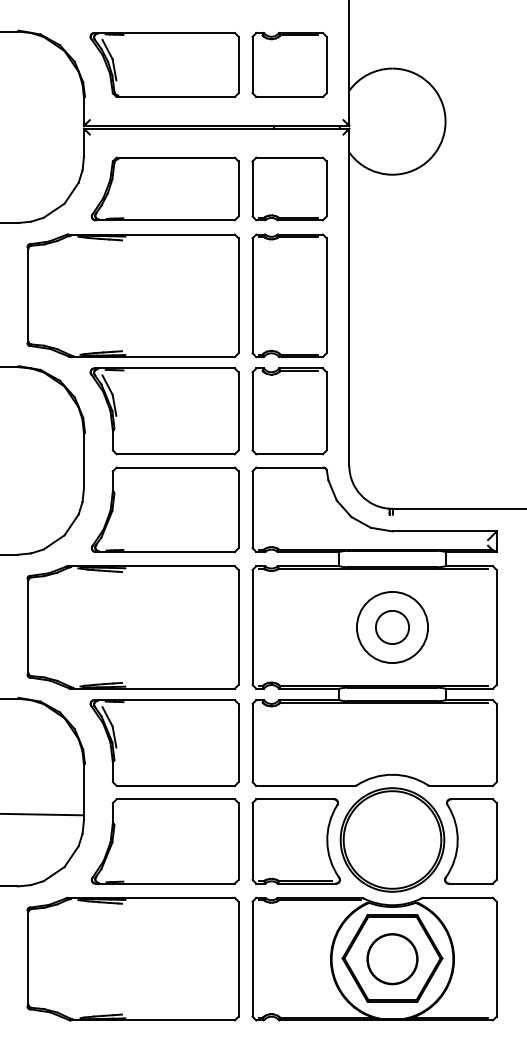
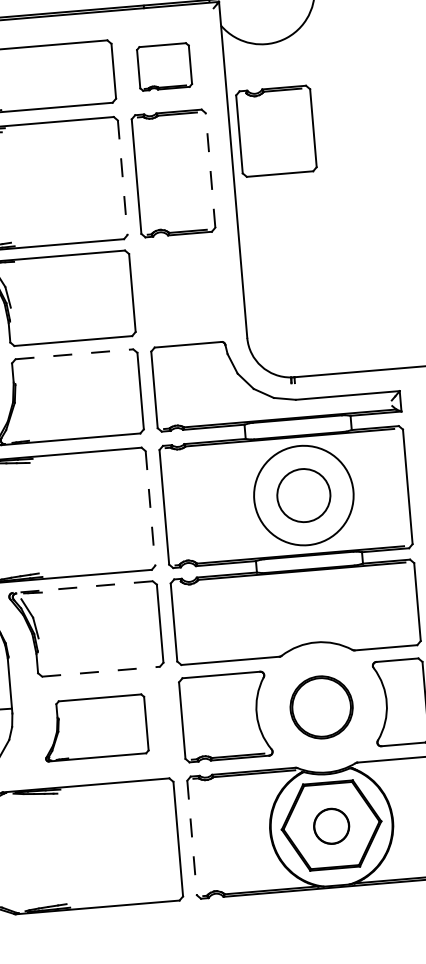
part: (289, 188) -> (164, 66), size x0.7
line: (326, 295) -> (210, 170), solid -> dashed
line: (238, 296) -> (122, 178), solid -> dashed
part: (289, 411) -> (276, 131), moved
line: (176, 467) -> (75, 354), solid -> dashed
line: (238, 627) -> (150, 508), solid -> dashed
circle: (392, 627) -> (303, 495), size x1.4
circle: (392, 627) -> (303, 495), size x1.6
line: (164, 700) -> (82, 587), solid -> dashed
line: (176, 785) -> (101, 671), solid -> dashed
part: (392, 839) -> (321, 706), size x0.6
part: (164, 841) -> (94, 728), size x0.7
line: (252, 959) -> (192, 838), solid -> dashed
circle: (392, 959) -> (331, 826), size x0.7

